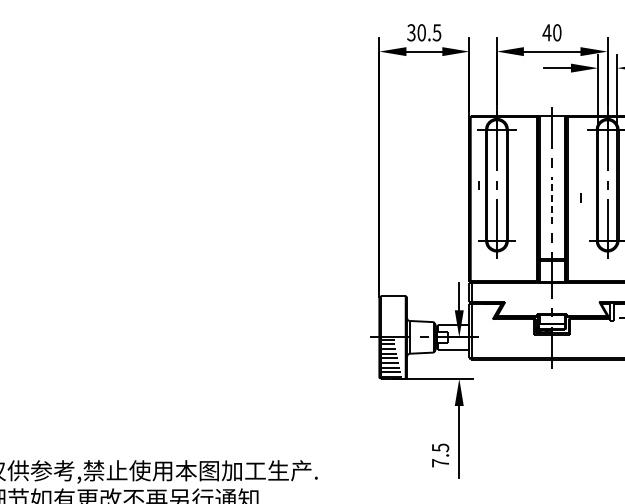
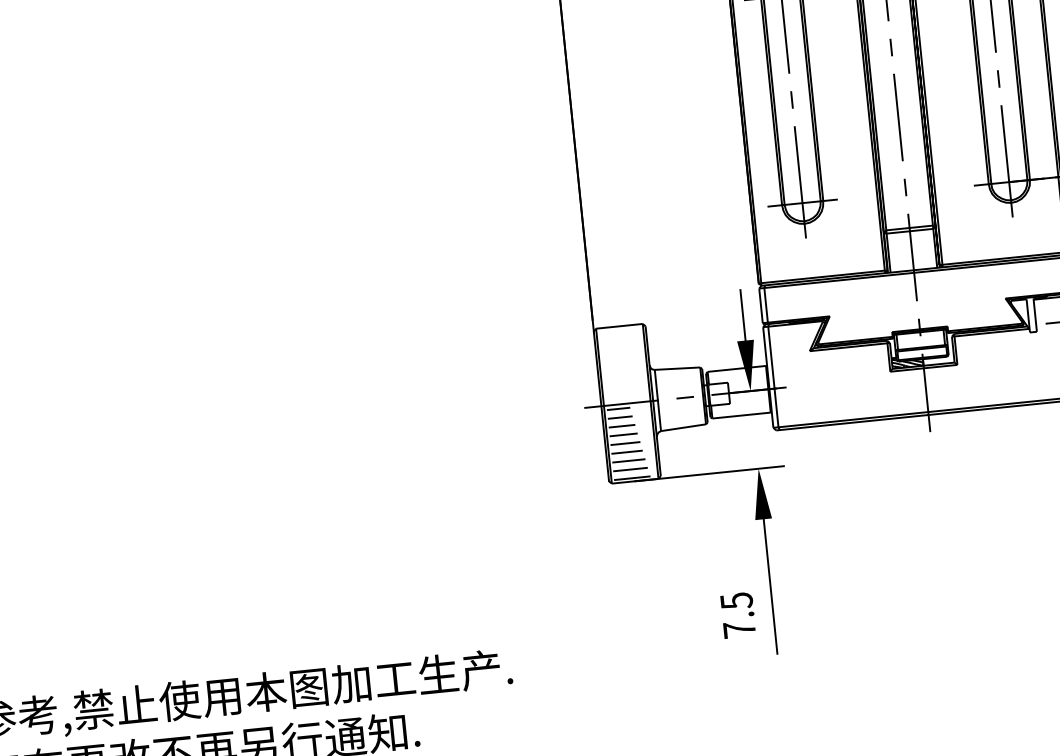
line: (478, 185) -> (757, 103), removed
line: (580, 197) -> (950, 106), removed
line: (552, 199) -> (898, 115), dashed -> solid

